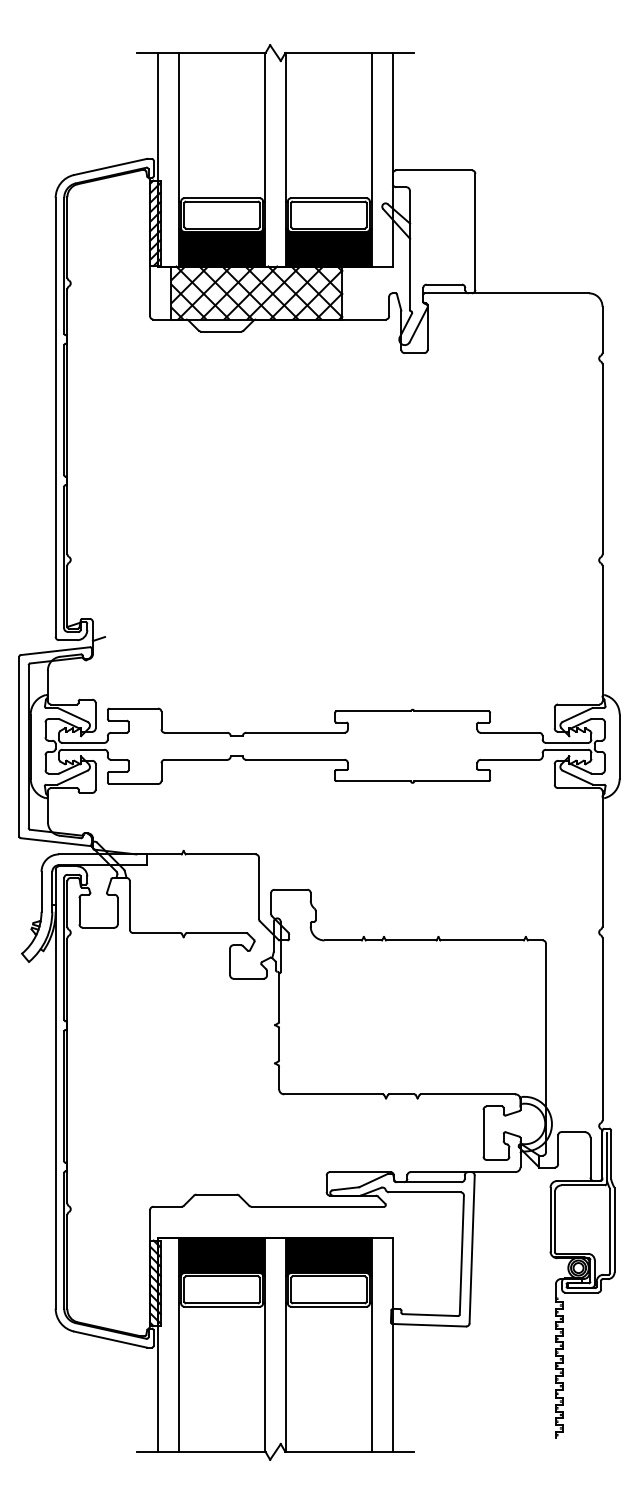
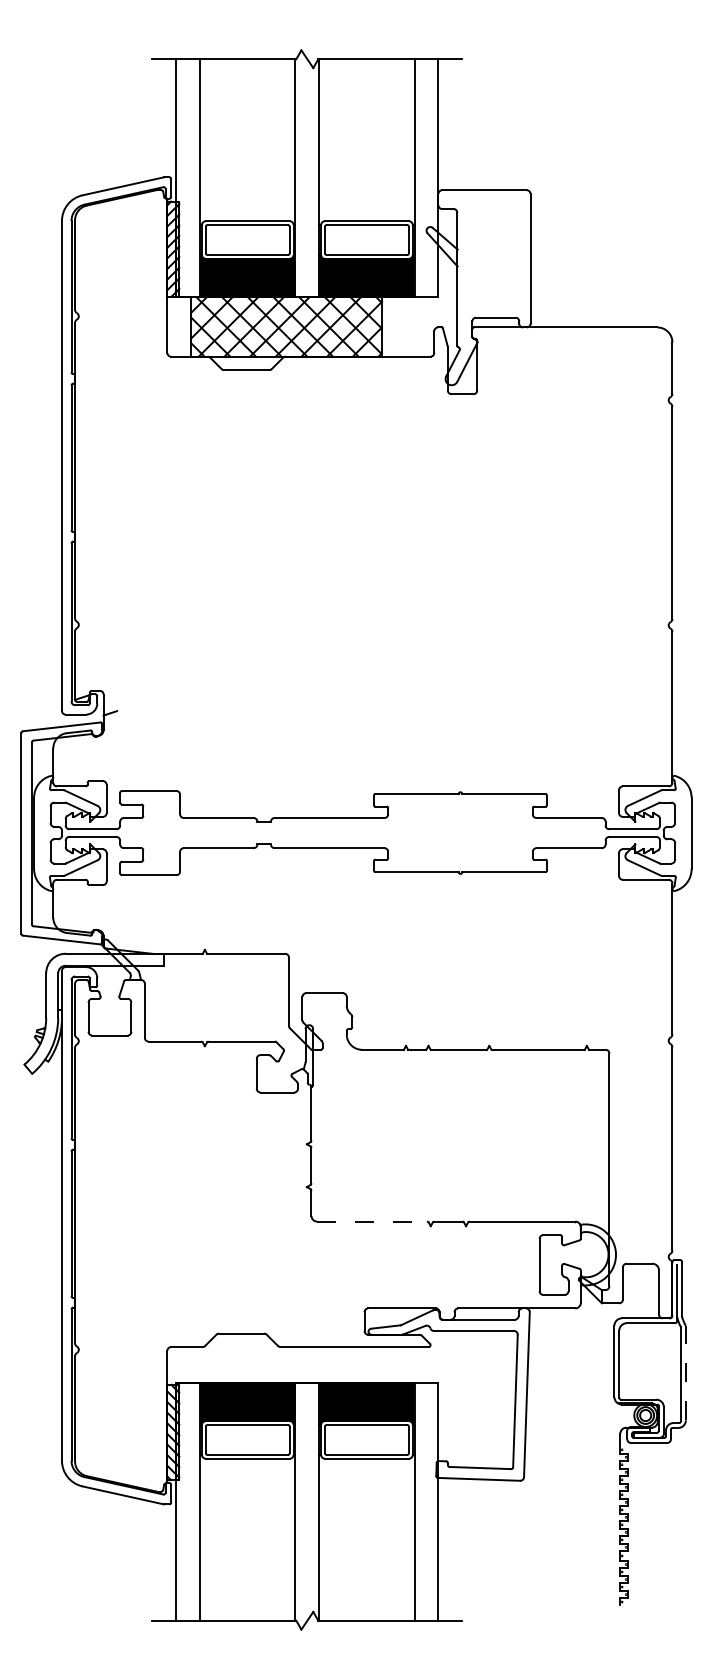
line: (333, 1094) -> (372, 1221), solid -> dashed
line: (614, 1229) -> (685, 1372), solid -> dashed

